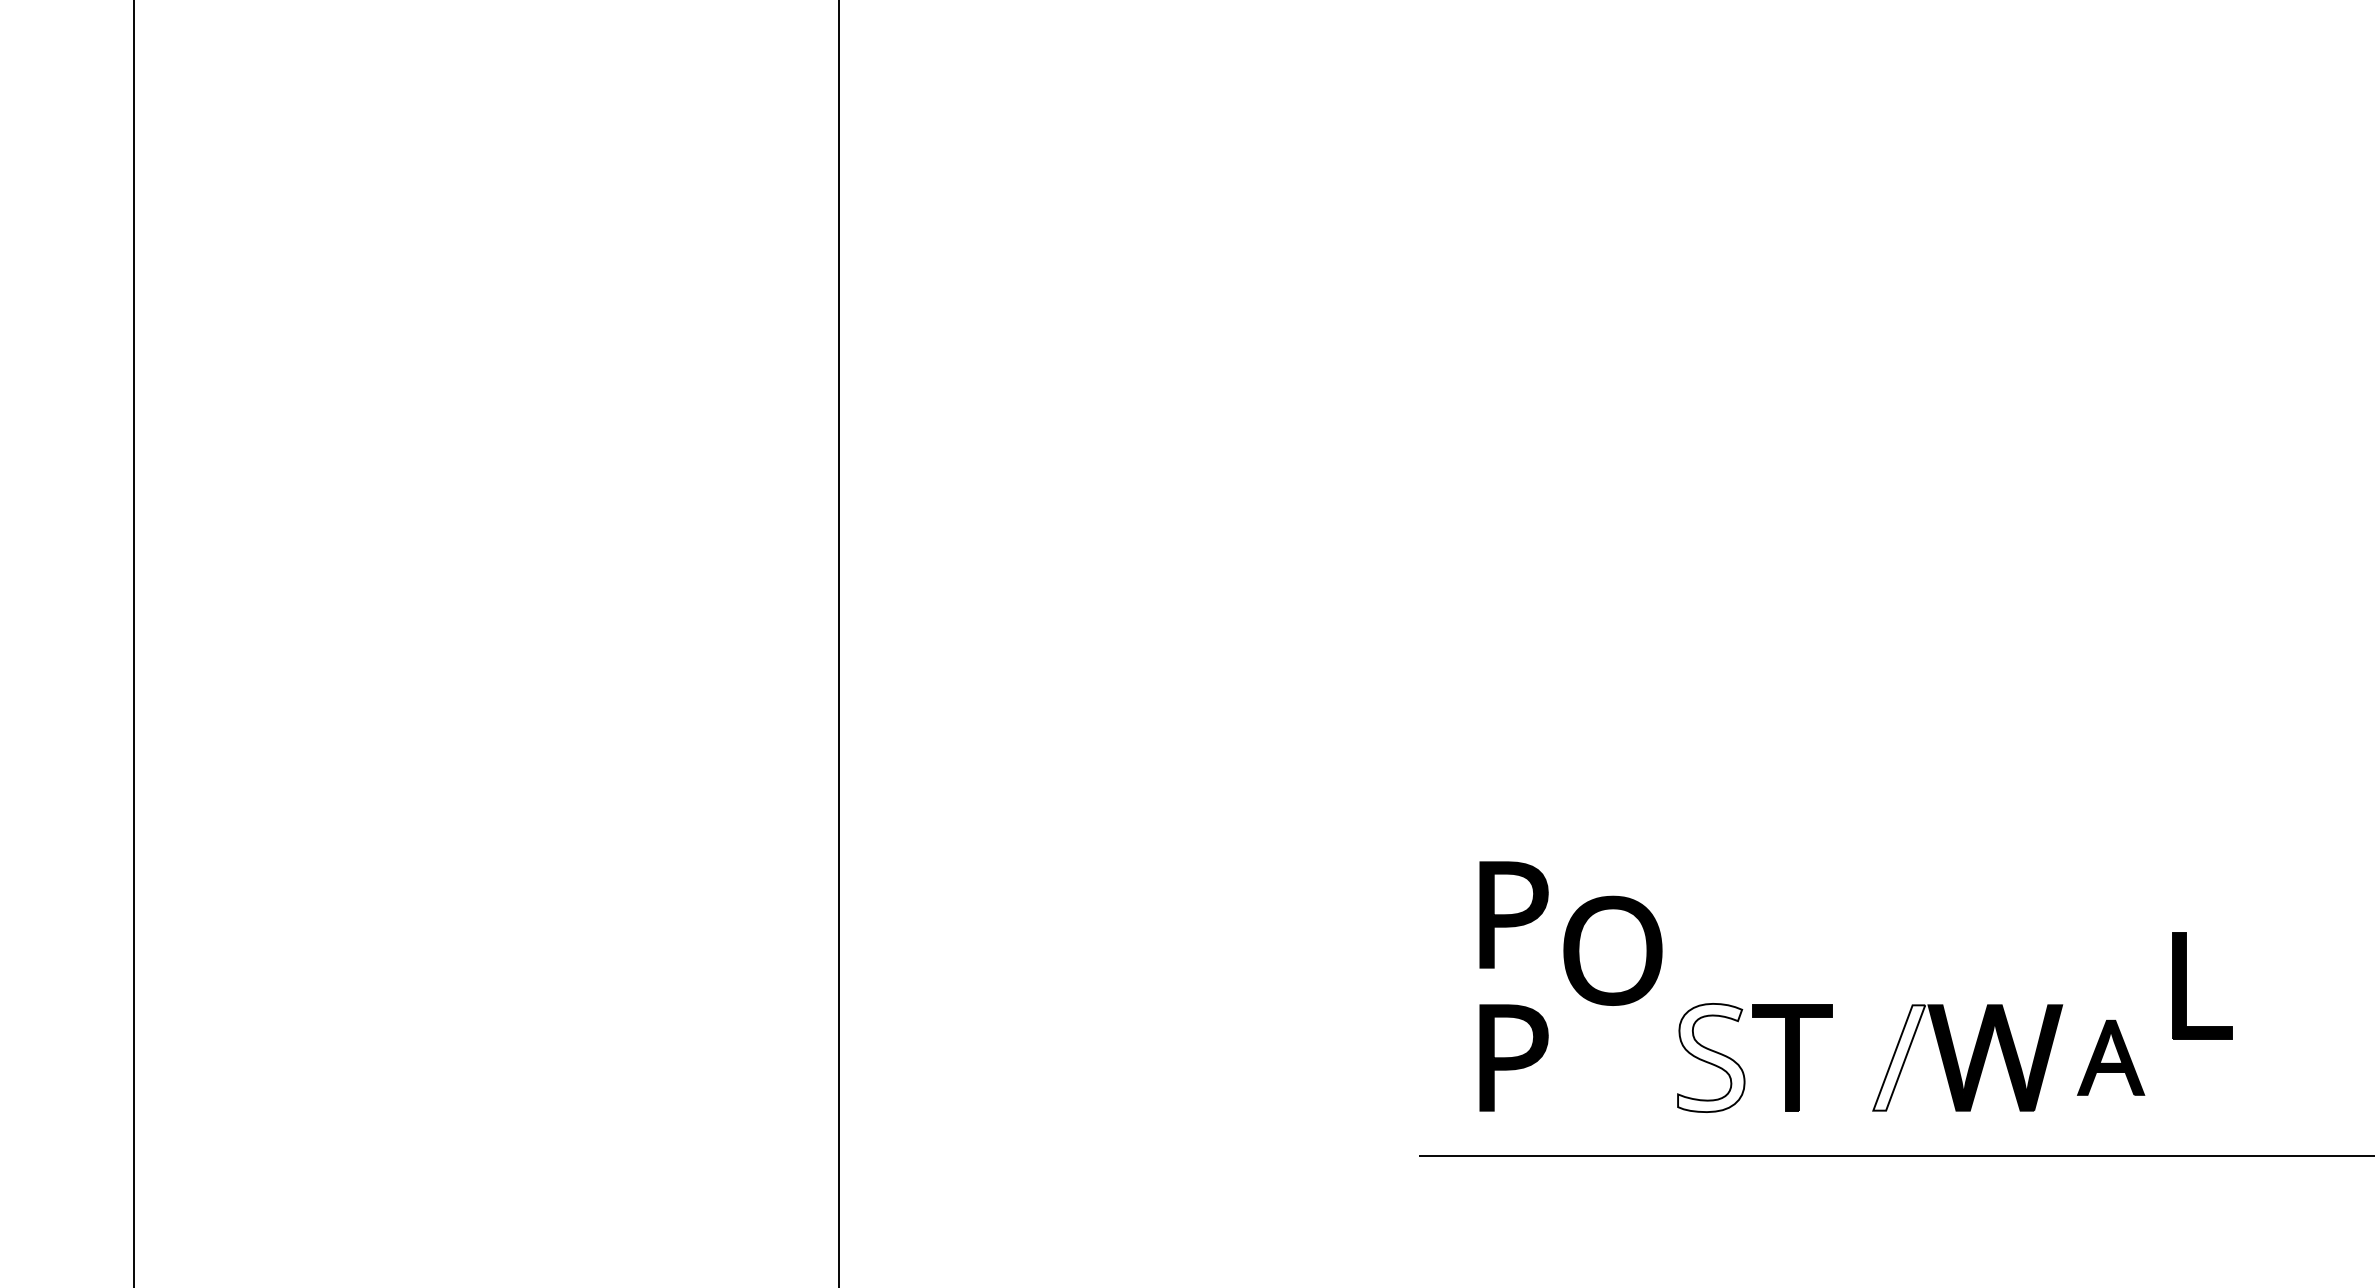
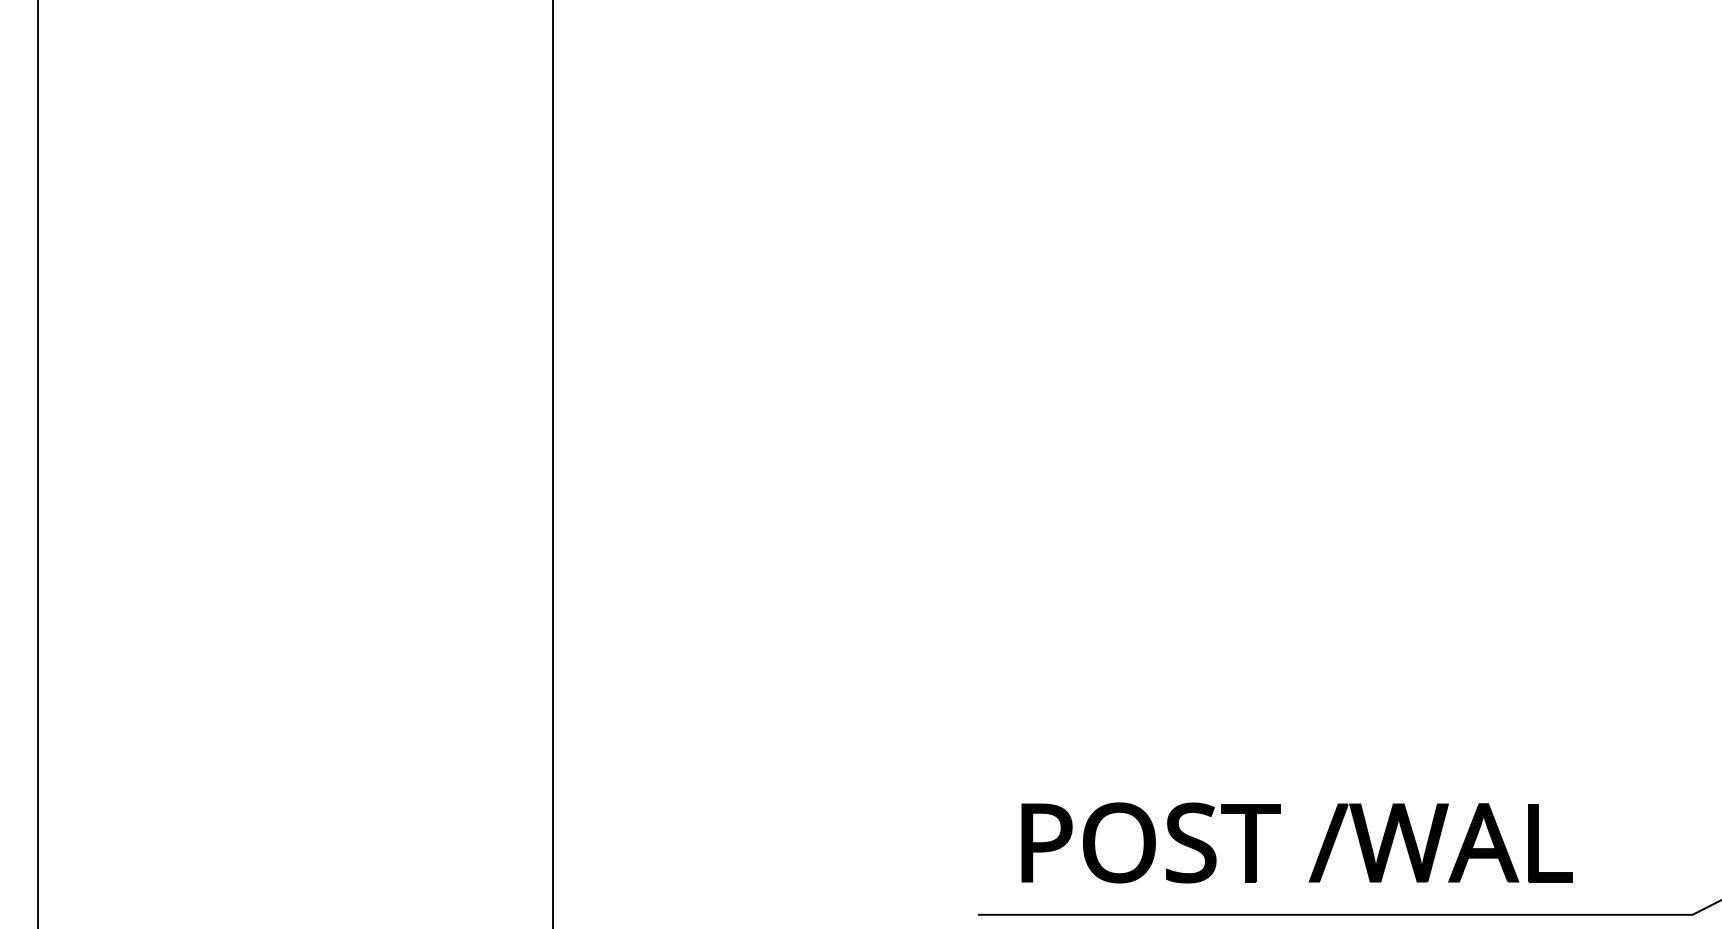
part: (1513, 914) -> (1046, 738), removed
part: (1612, 950) -> (1119, 842), moved
part: (2186, 985) -> (1538, 842), moved
fill: (1711, 1057) -> (1191, 842), added
fill: (1899, 1057) -> (1328, 842), added
part: (2110, 1057) -> (1483, 842), size x1.43

